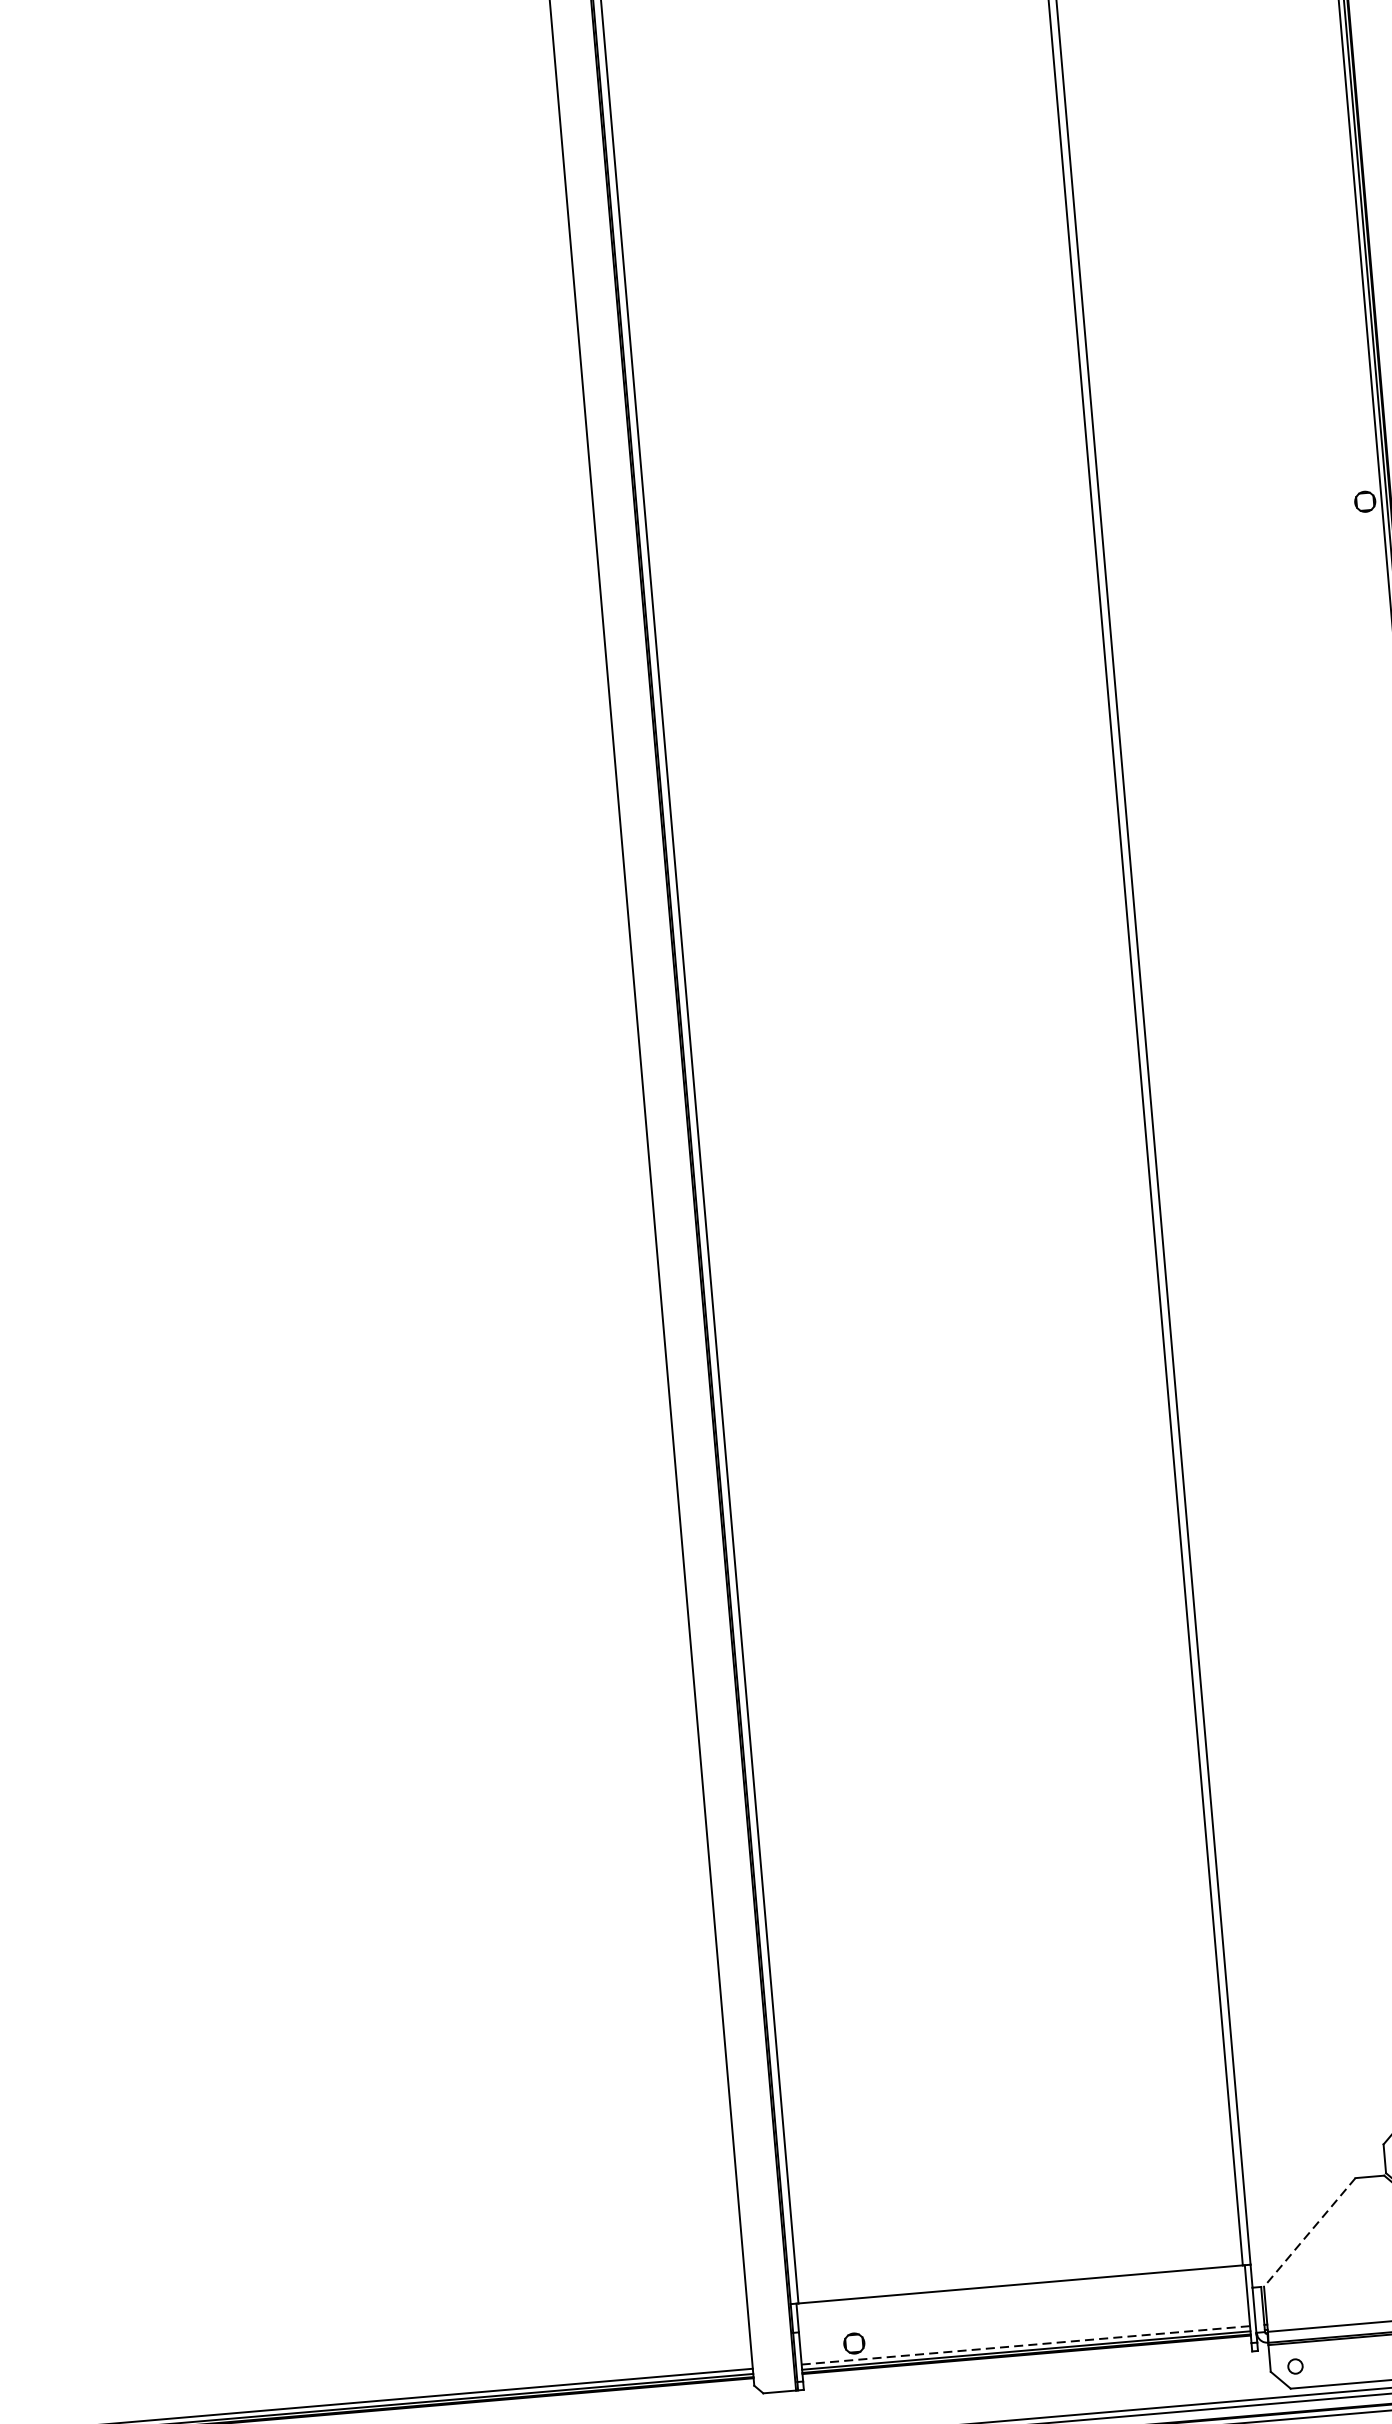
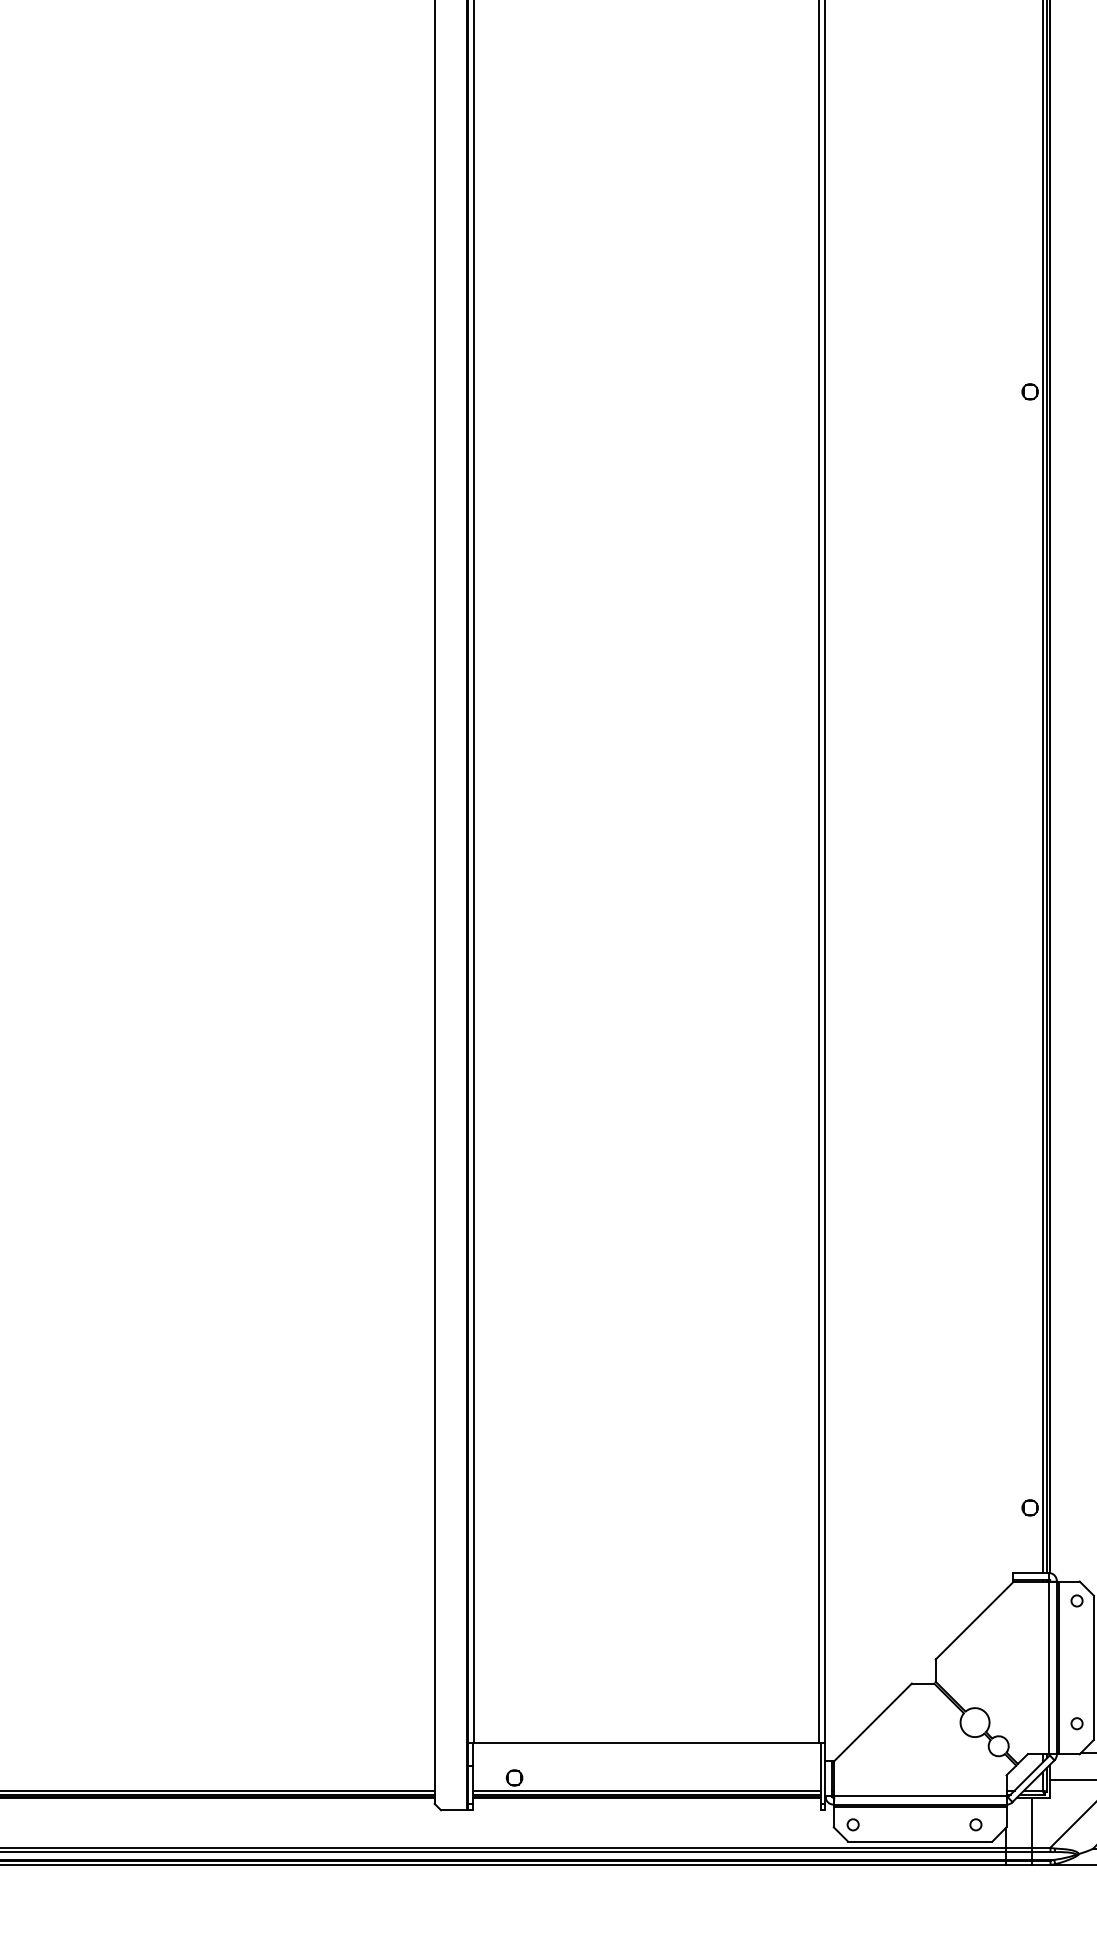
line: (1310, 2232) -> (873, 1722), dashed -> solid
line: (1026, 2345) -> (647, 1790), dashed -> solid

